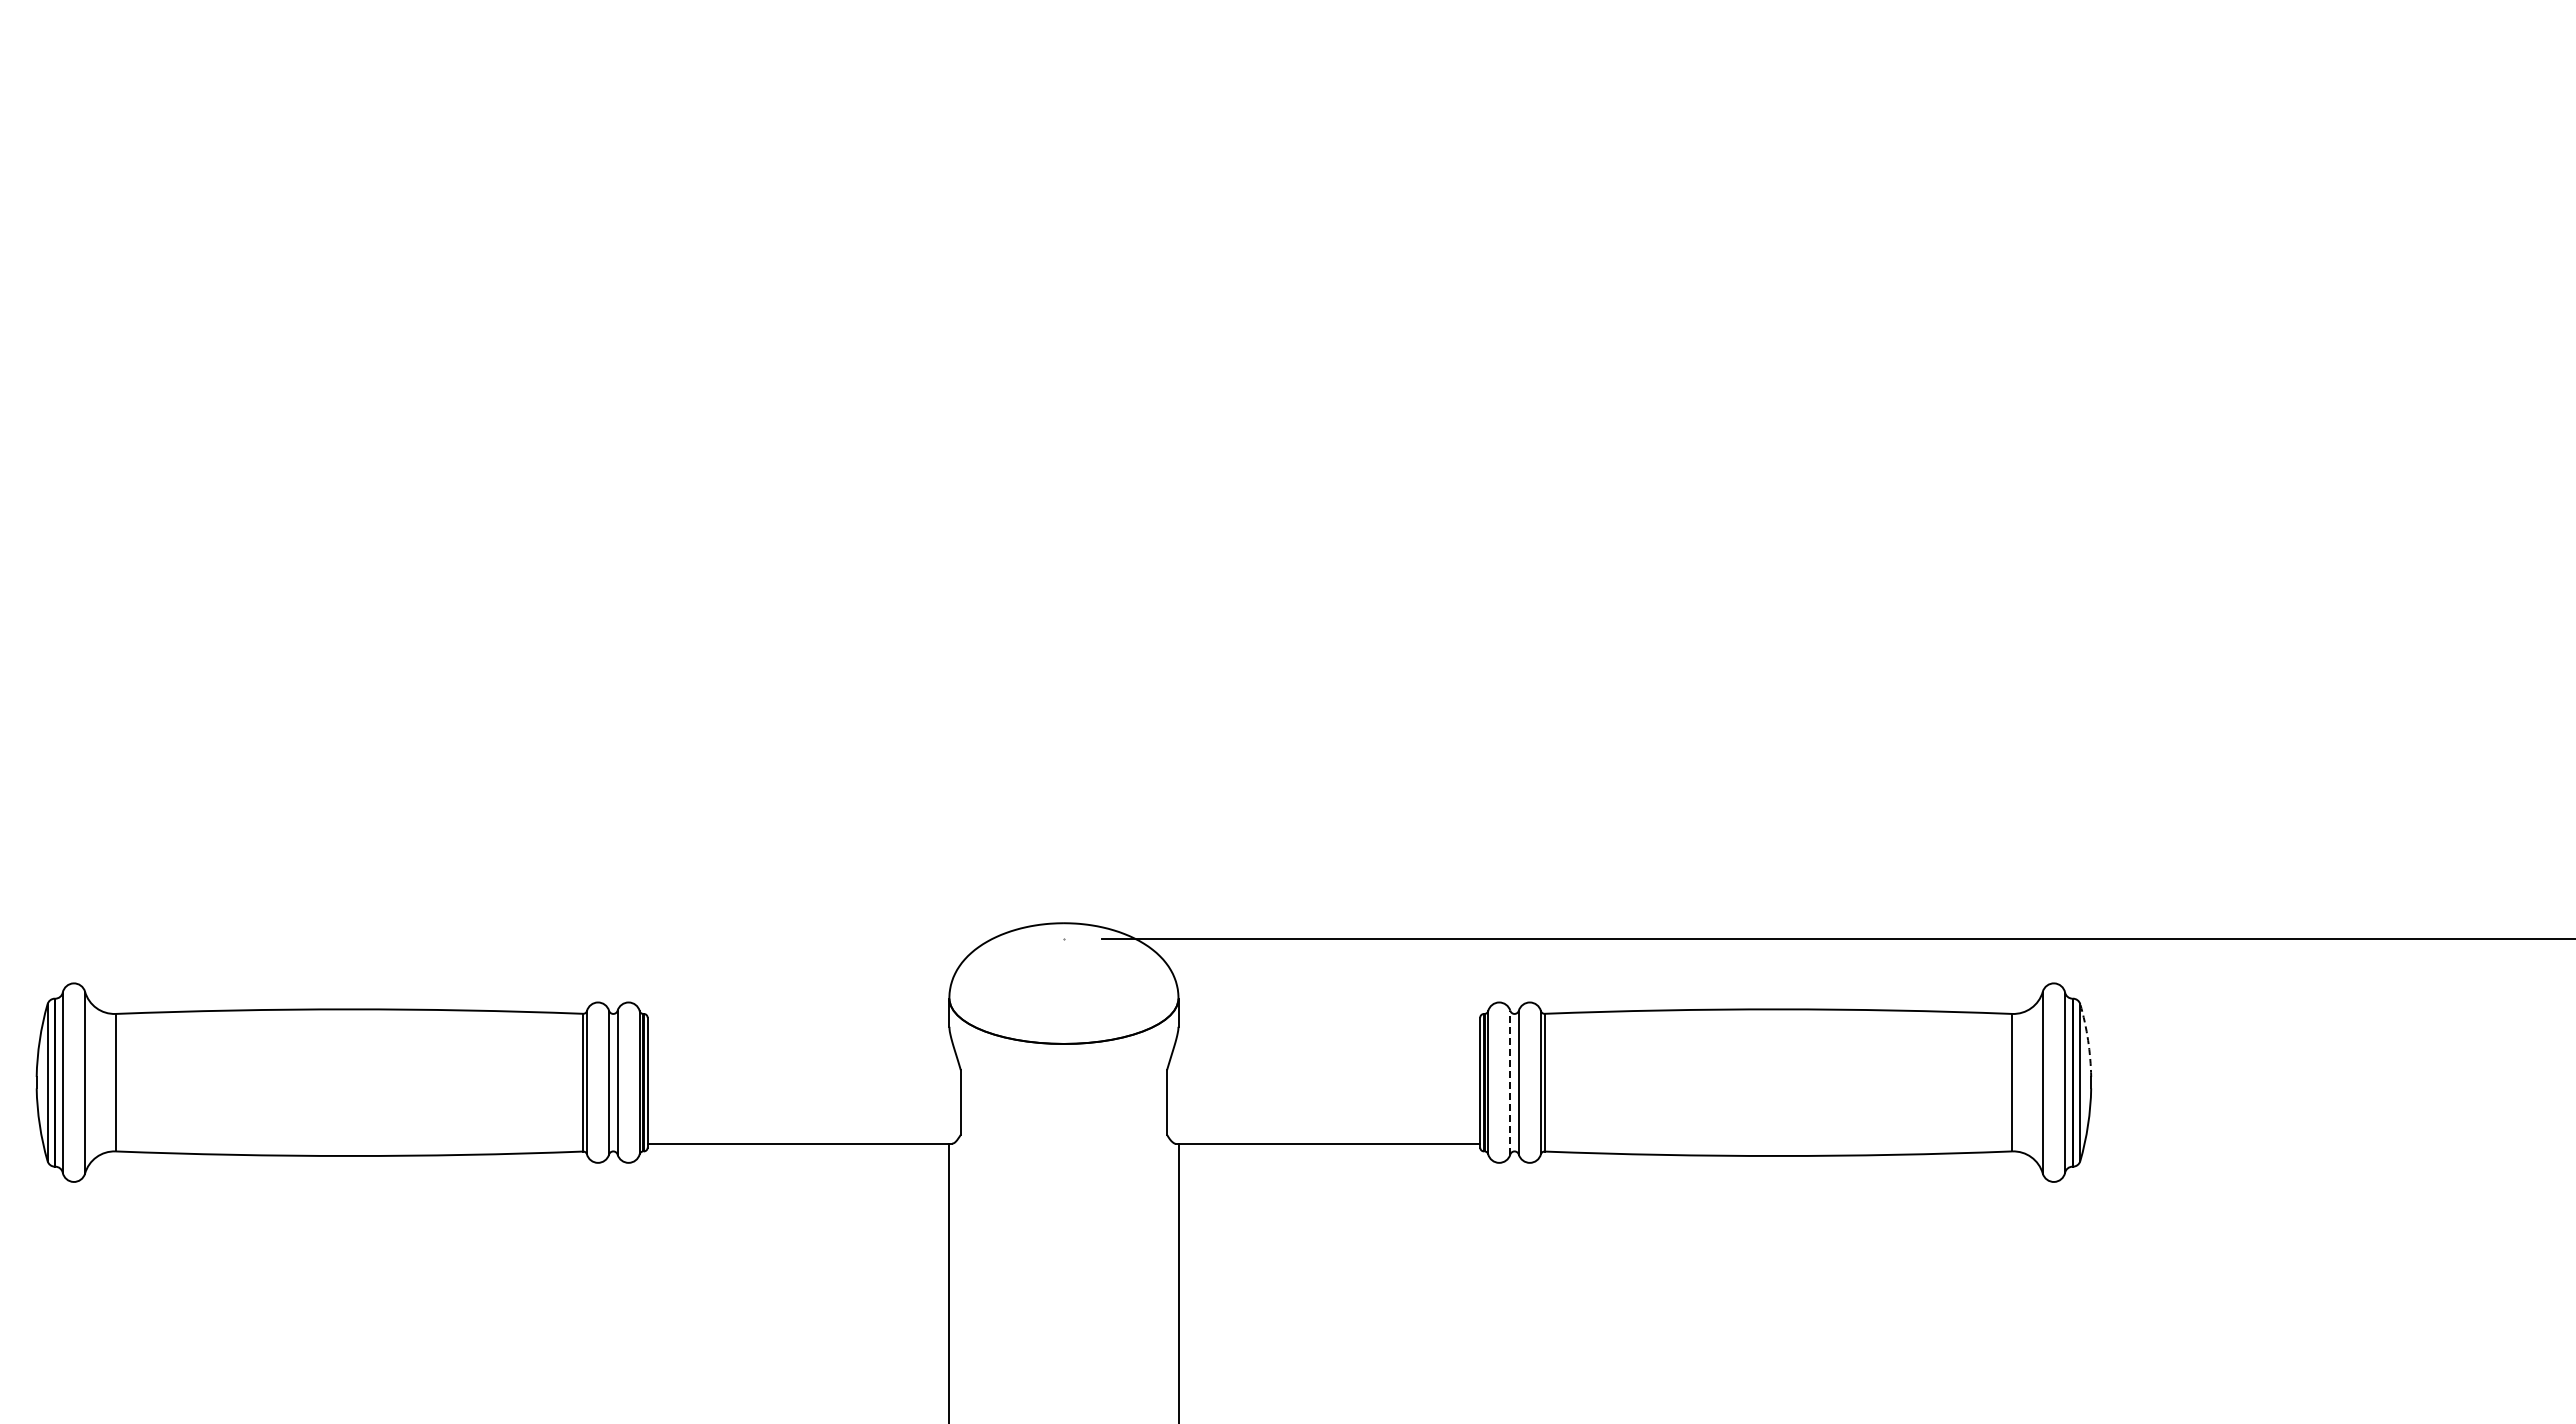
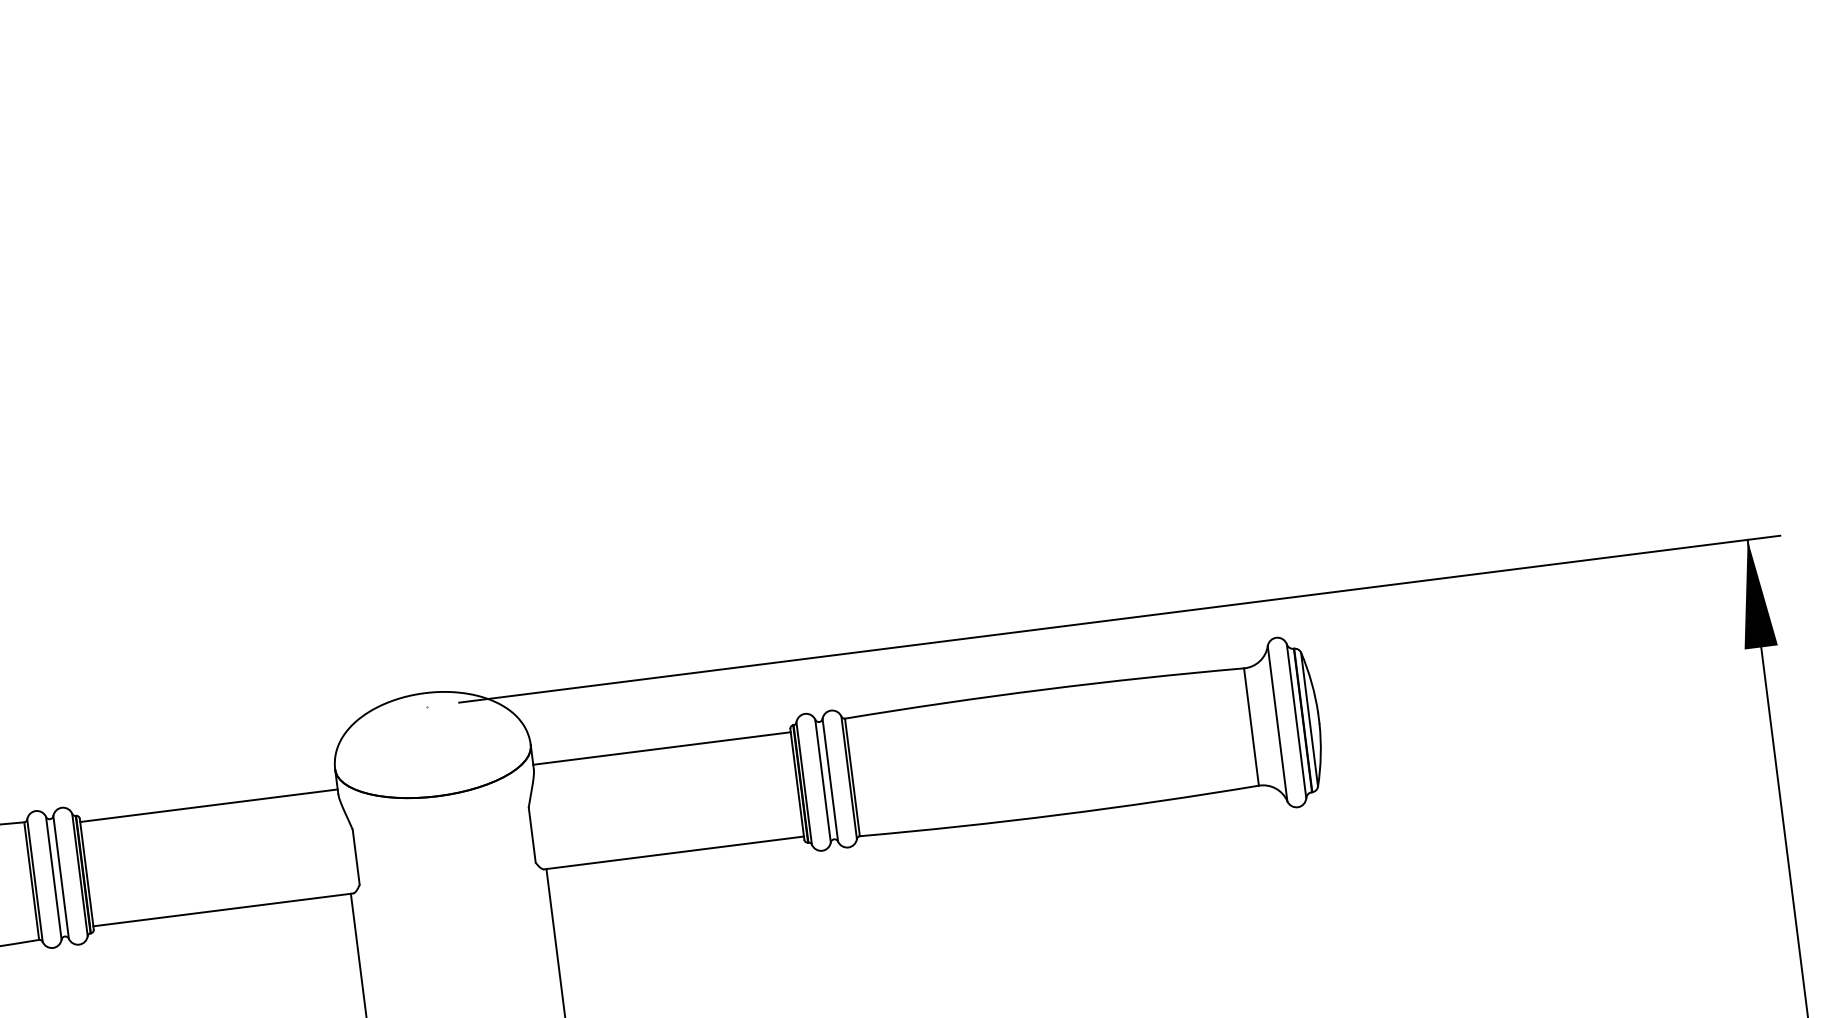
line: (798, 1021) -> (208, 805), added
line: (1329, 1021) -> (662, 748), added
arc: (2088, 1040) -> (1312, 682), dashed -> solid
line: (1510, 1082) -> (823, 780), dashed -> solid

